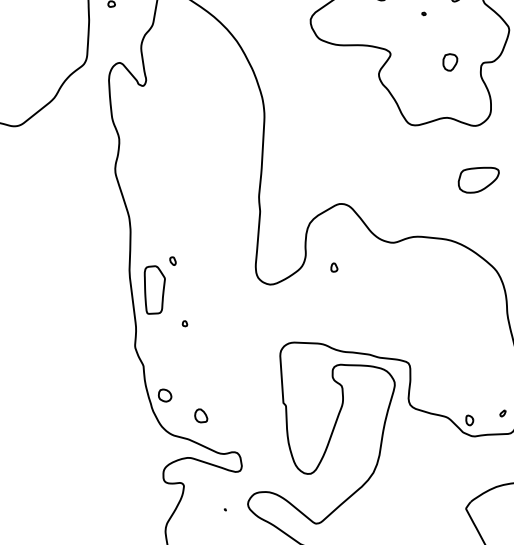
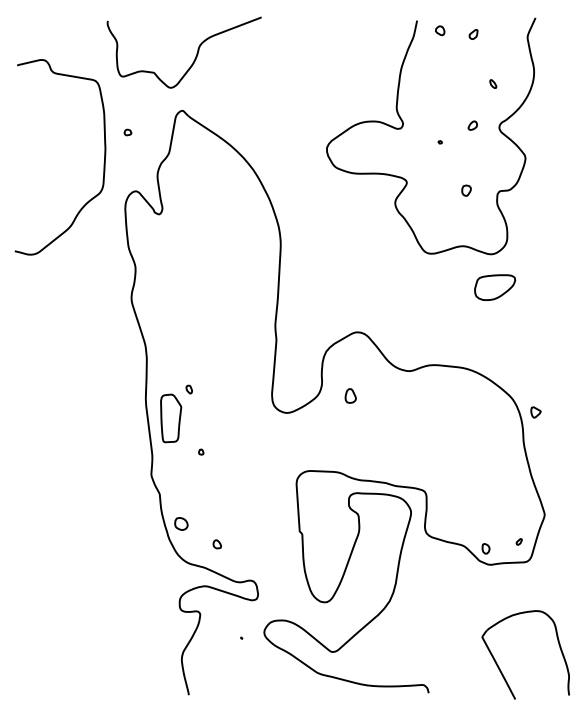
part: (450, 62) -> (466, 190), size x0.62
part: (479, 180) -> (495, 287), moved
part: (334, 267) -> (350, 395), size x1.67
part: (200, 416) -> (216, 544), size x0.62

